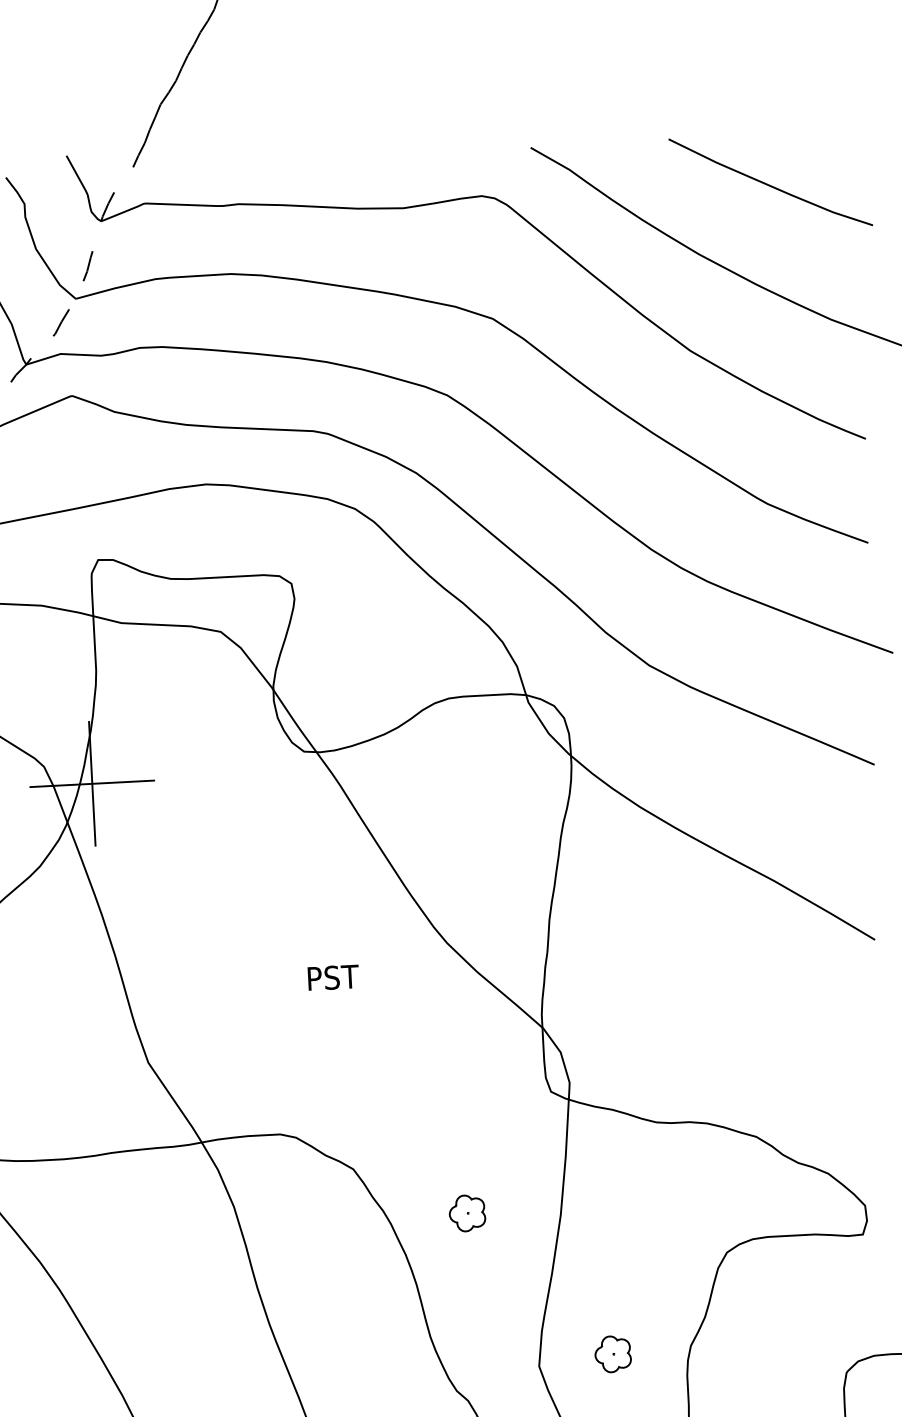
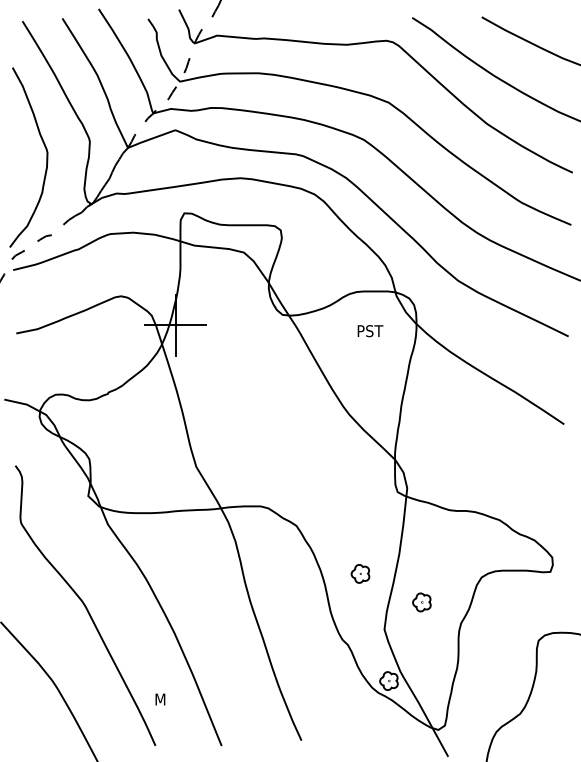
text: (333, 978) -> (370, 331), moved
part: (467, 1212) -> (360, 573), moved
part: (612, 1354) -> (421, 602), moved

